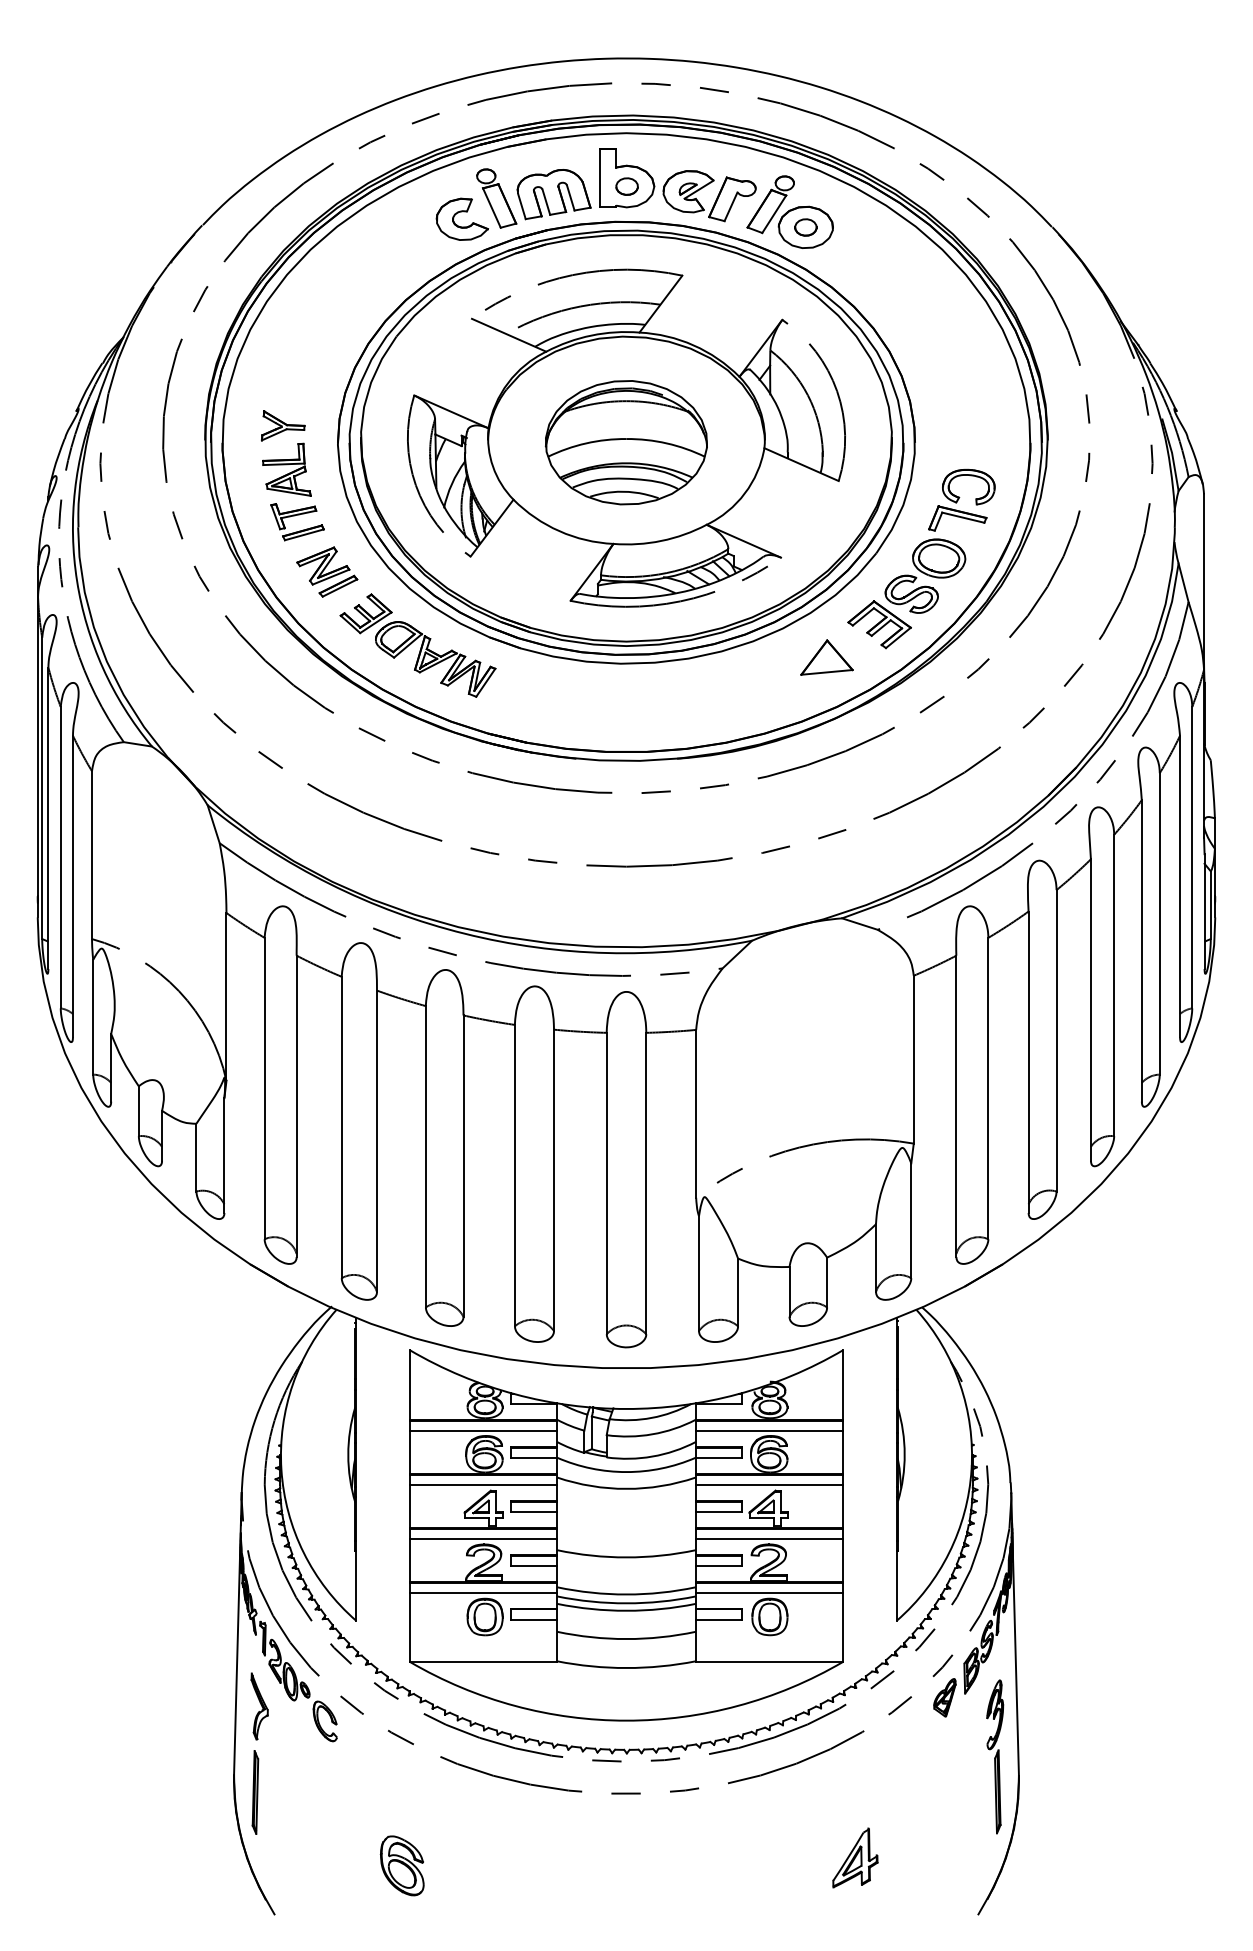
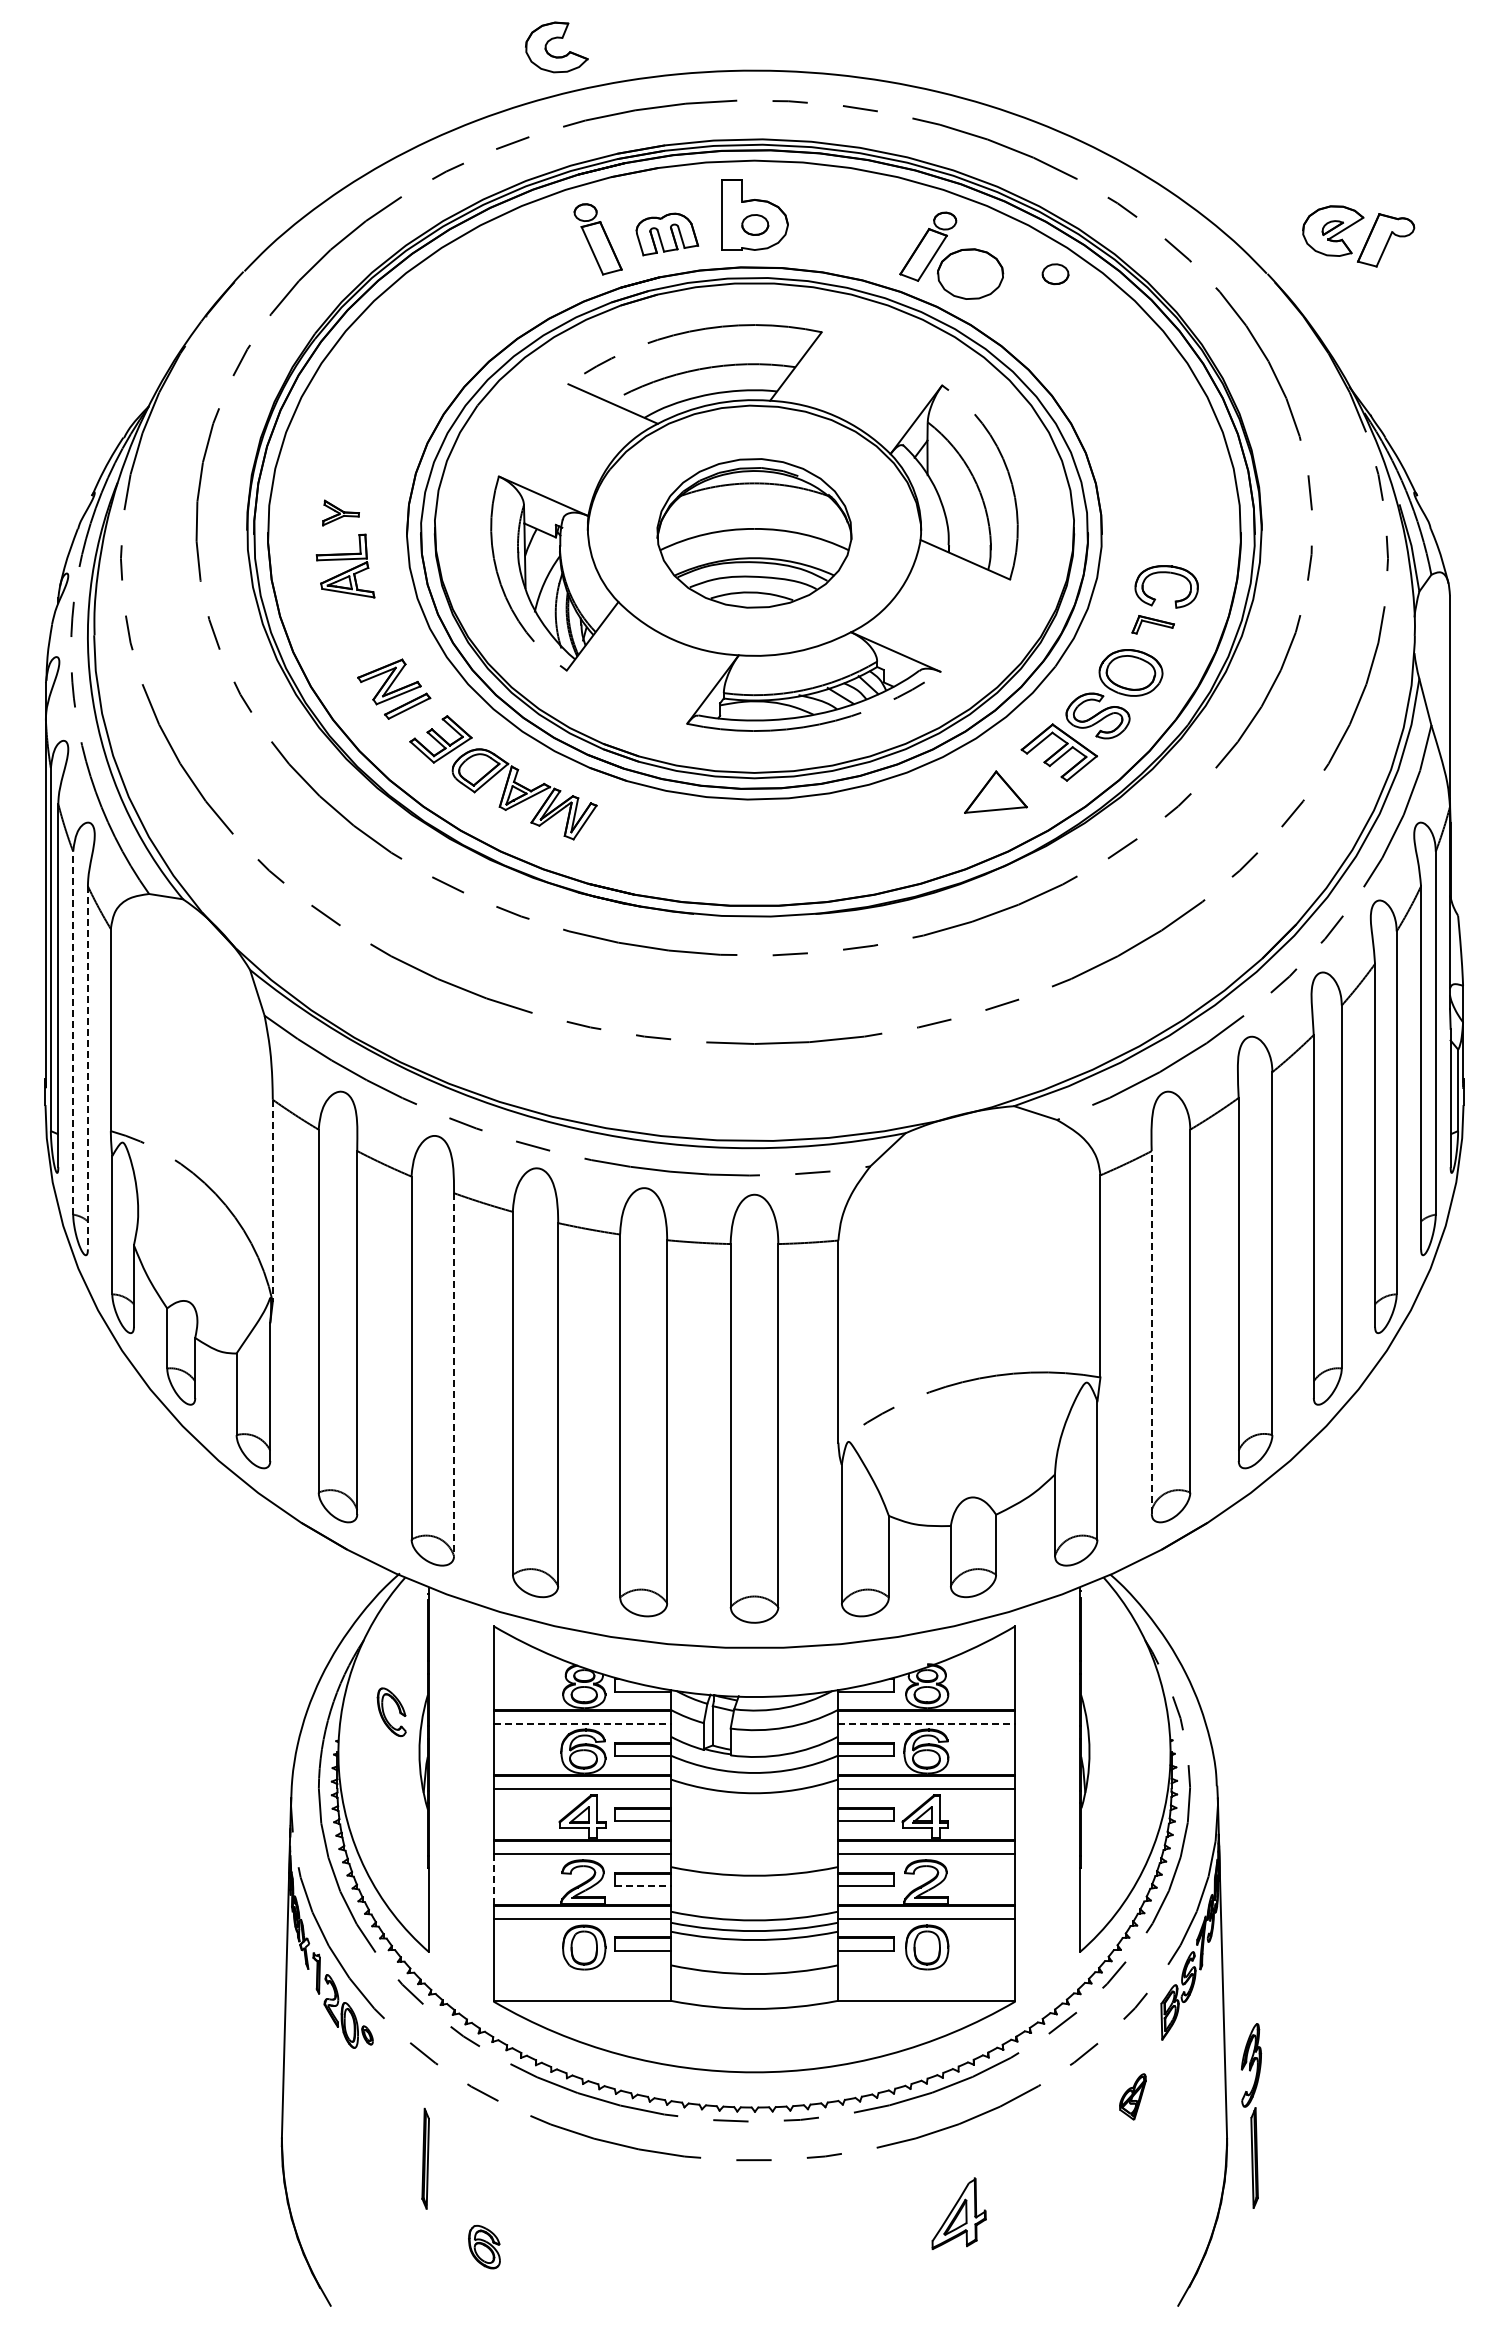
part: (554, 194) -> (667, 234), size x0.7
part: (716, 198) -> (1366, 239), moved
part: (460, 212) -> (554, 39), moved
part: (805, 227) -> (1055, 274), moved
part: (282, 425) -> (340, 512), size x0.7
part: (296, 515) -> (357, 621), removed
part: (956, 518) -> (1152, 624), size x0.6
line: (60, 857) -> (73, 1032), solid -> dashed
line: (72, 887) -> (87, 1068), solid -> dashed
line: (226, 997) -> (272, 1201), solid -> dashed
line: (956, 1106) -> (1151, 1332), solid -> dashed
line: (377, 1141) -> (454, 1375), solid -> dashed
line: (483, 1431) -> (582, 1724), solid -> dashed
line: (769, 1431) -> (926, 1724), solid -> dashed
line: (409, 1560) -> (493, 1879), solid -> dashed
line: (534, 1566) -> (643, 1886), solid -> dashed
part: (944, 1697) -> (1132, 2096), moved
part: (259, 1706) -> (312, 2055), removed
part: (319, 1720) -> (384, 1711), moved
part: (995, 1756) -> (1251, 2115), moved
part: (255, 1792) -> (425, 2158), moved
part: (854, 1857) -> (958, 2213), moved
part: (402, 1865) -> (484, 2246), size x0.6

